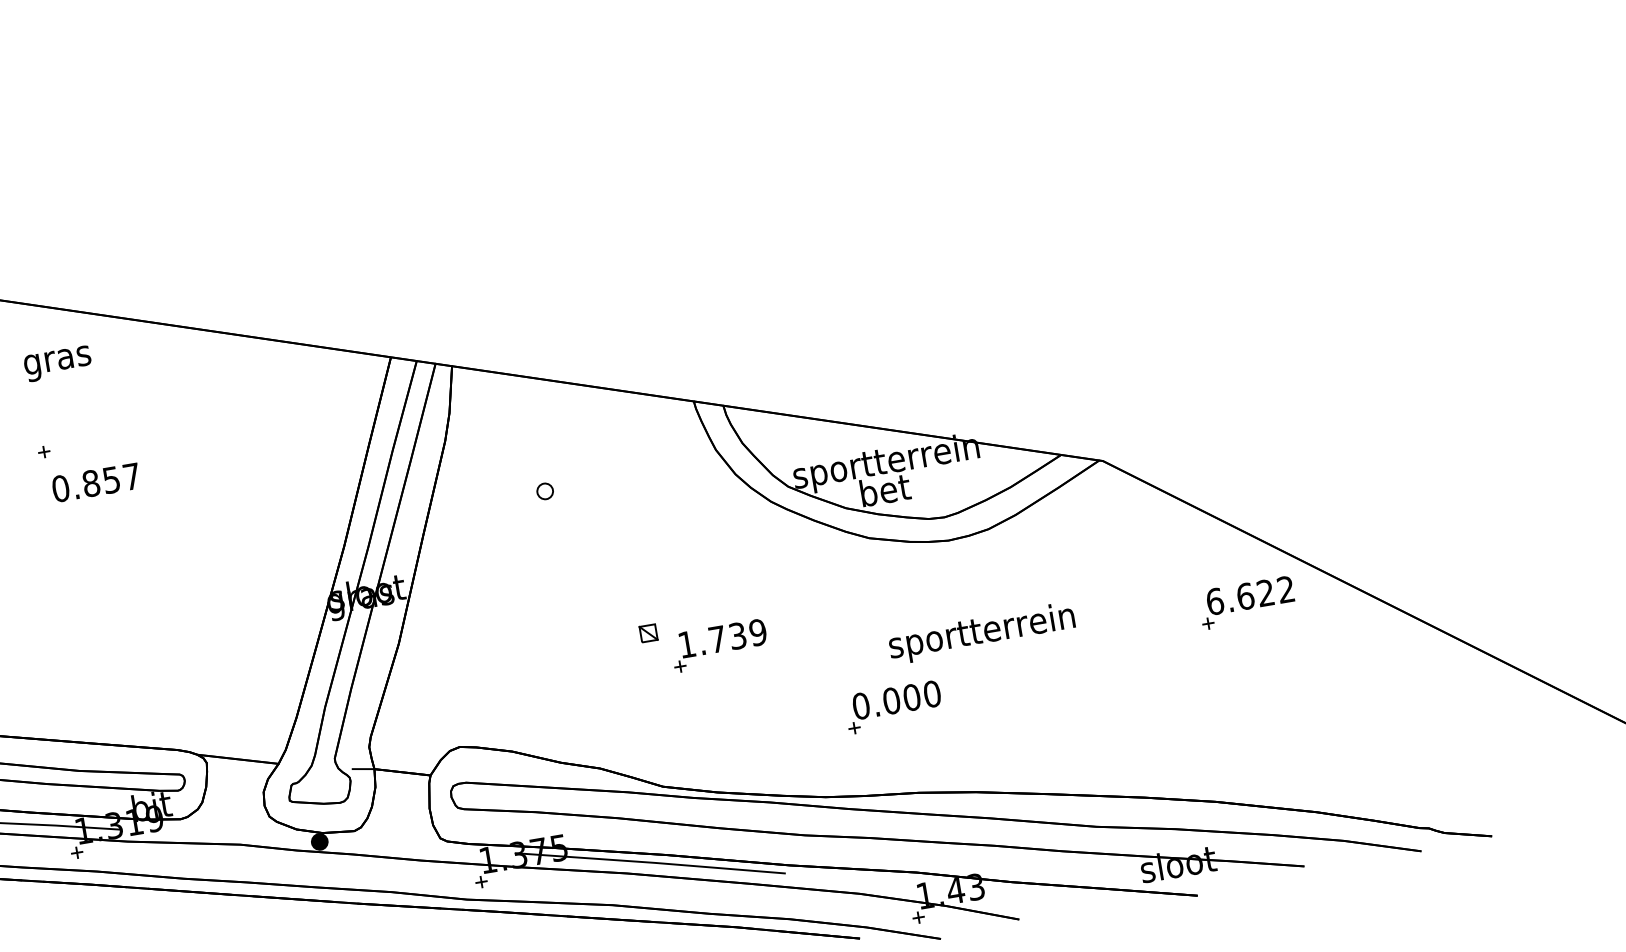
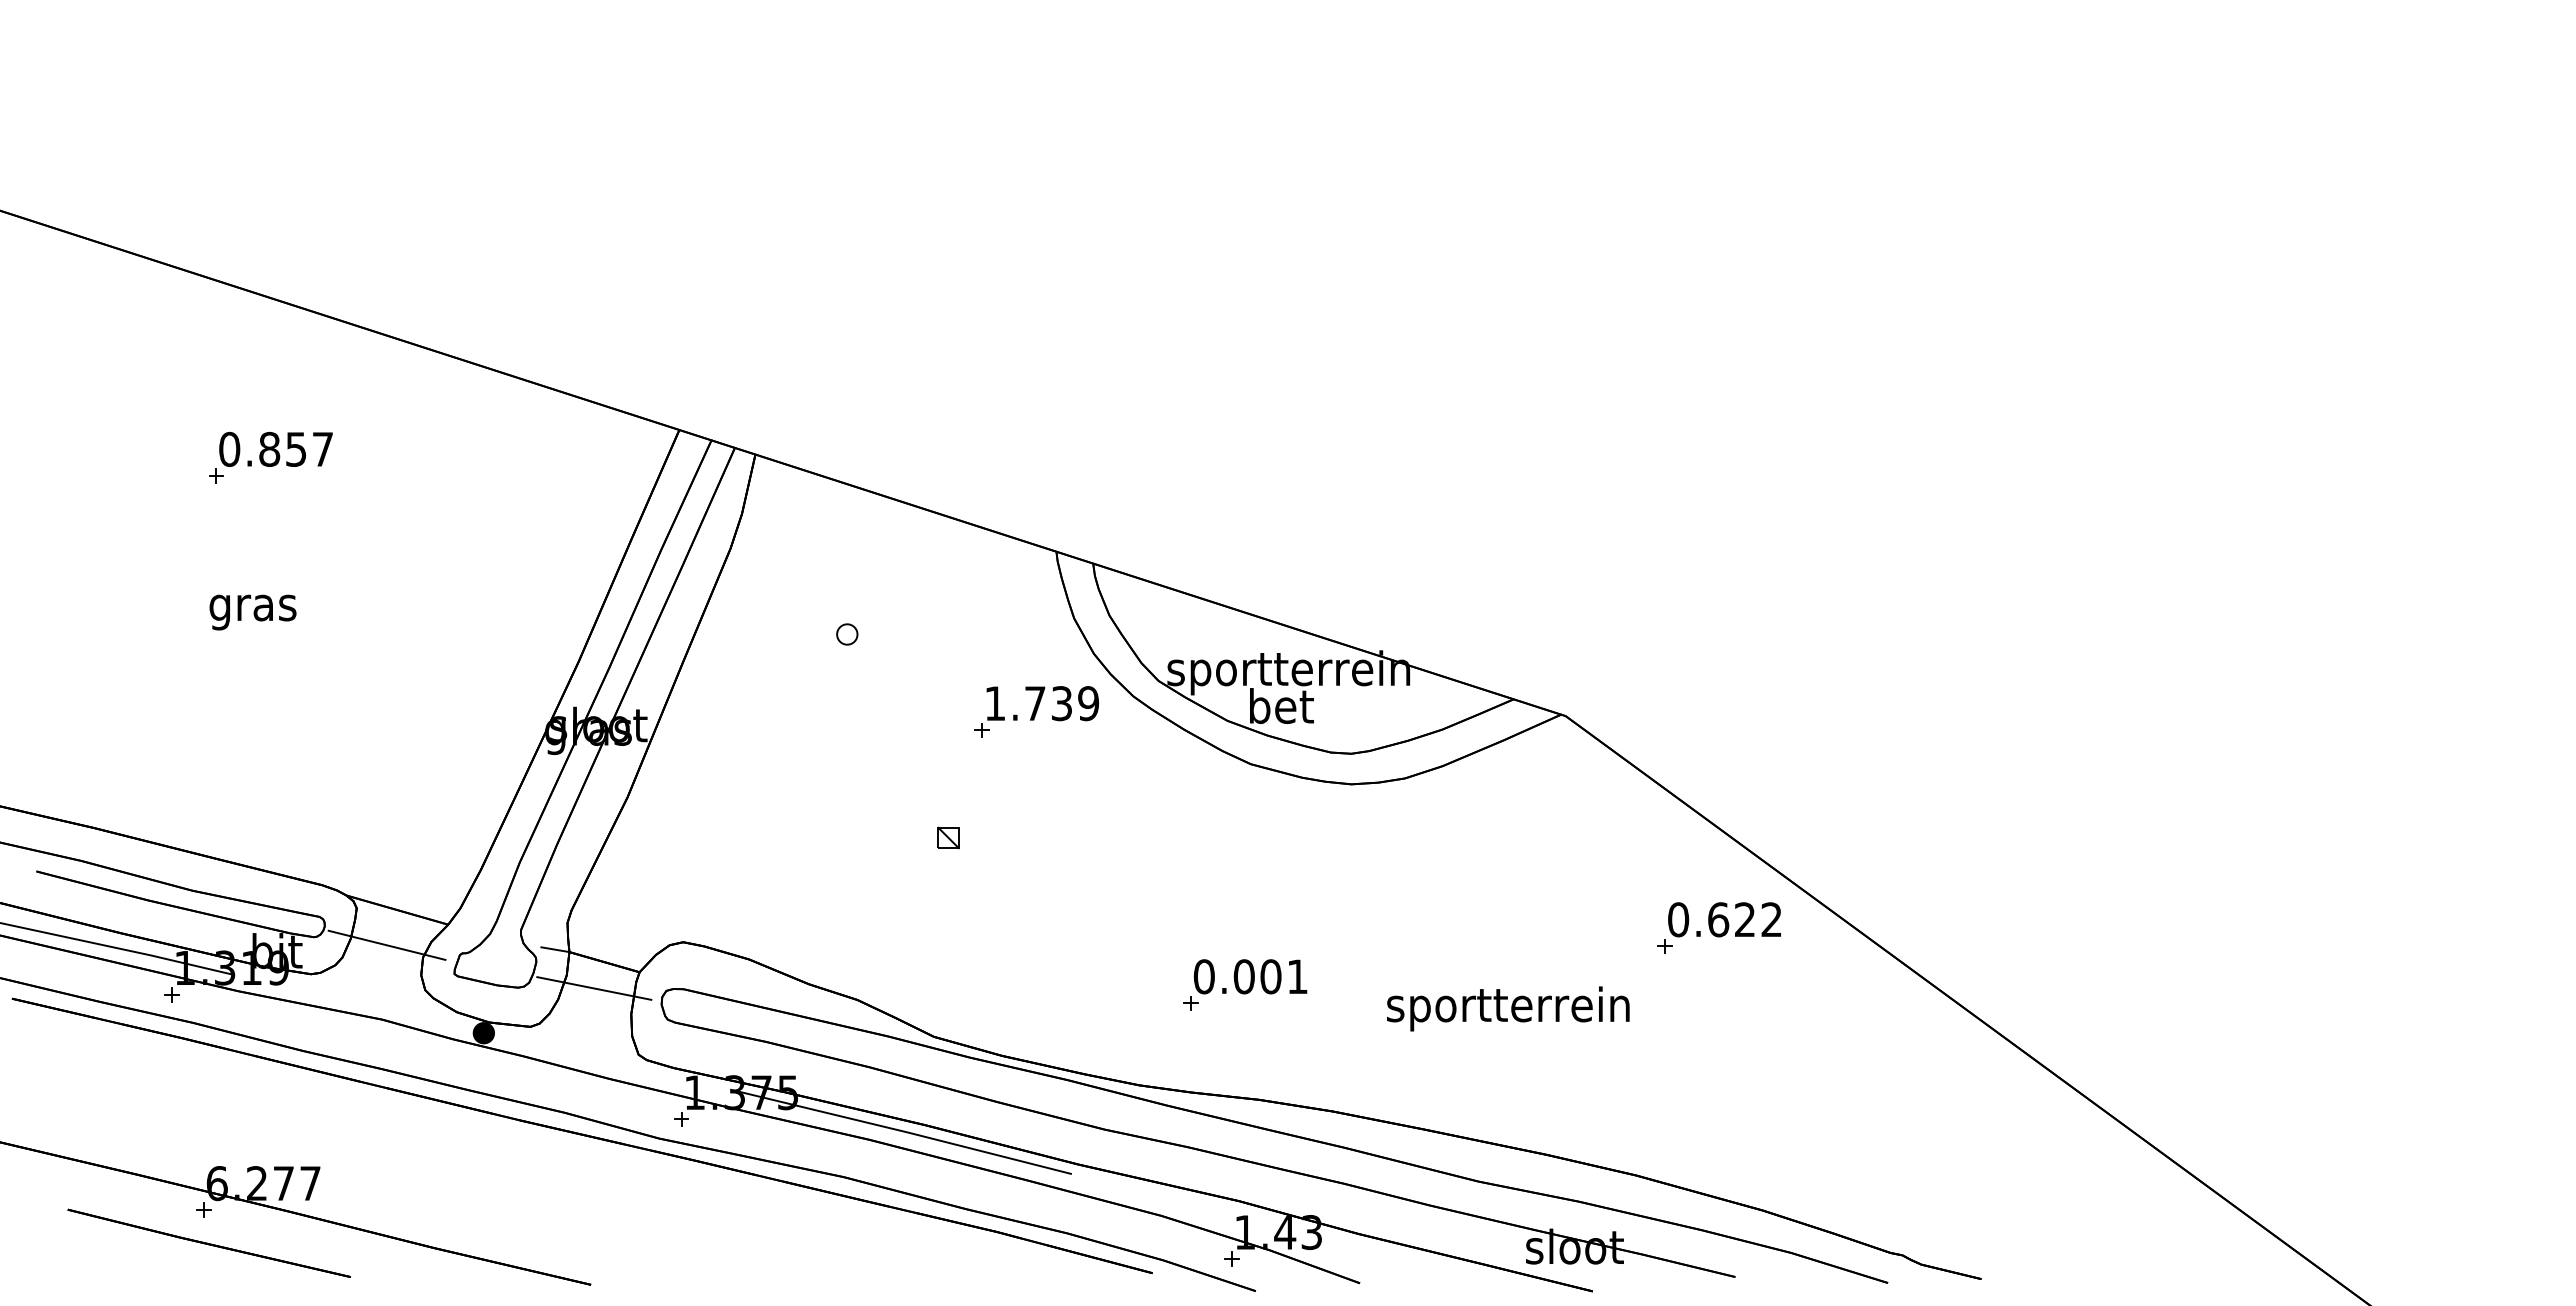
text: (57, 363) -> (252, 612), moved
text: (95, 482) -> (275, 448), moved
text: (1215, 601) -> (1678, 919), 6.622 -> 0.622
text: (982, 632) -> (1508, 1008), moved
part: (719, 645) -> (1036, 711), moved
text: (932, 693) -> (1297, 976), 0.000 -> 0.001
line: (234, 786) -> (386, 944), added
line: (398, 793) -> (594, 988), added

